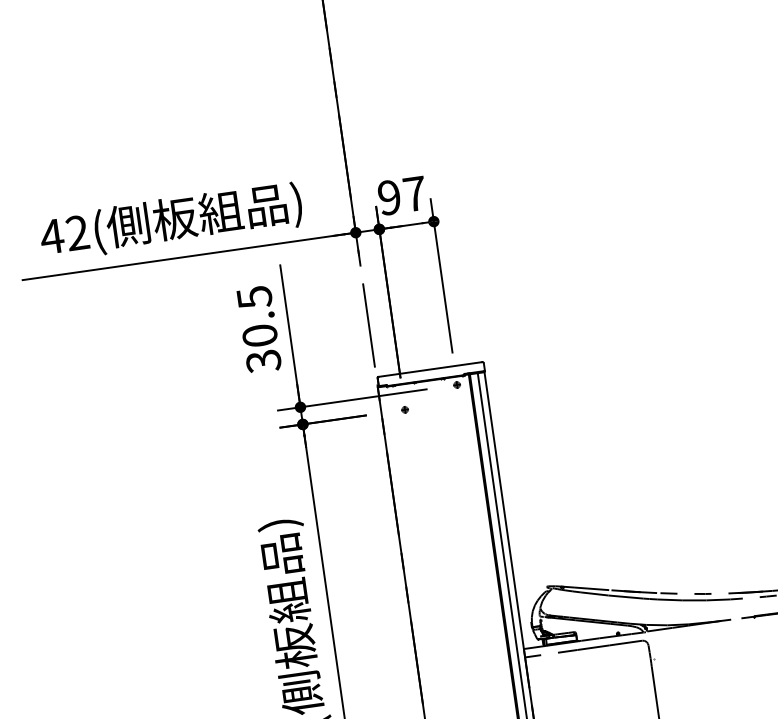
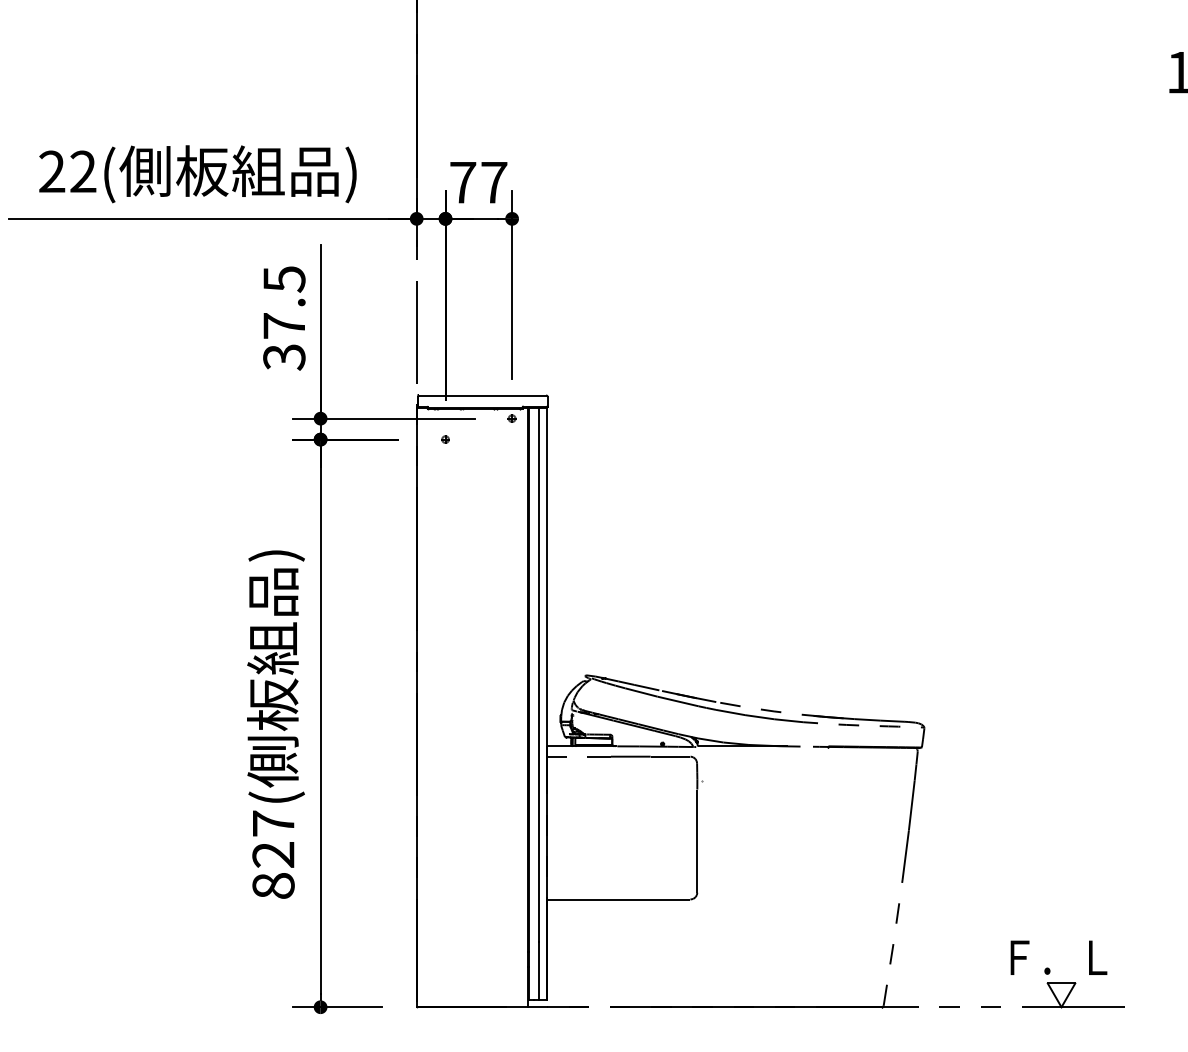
text: (389, 197) -> (463, 182), 97 -> 77
text: (52, 236) -> (52, 171), 42( -> 22(
text: (260, 335) -> (284, 325), 30.5 -> 37.5

